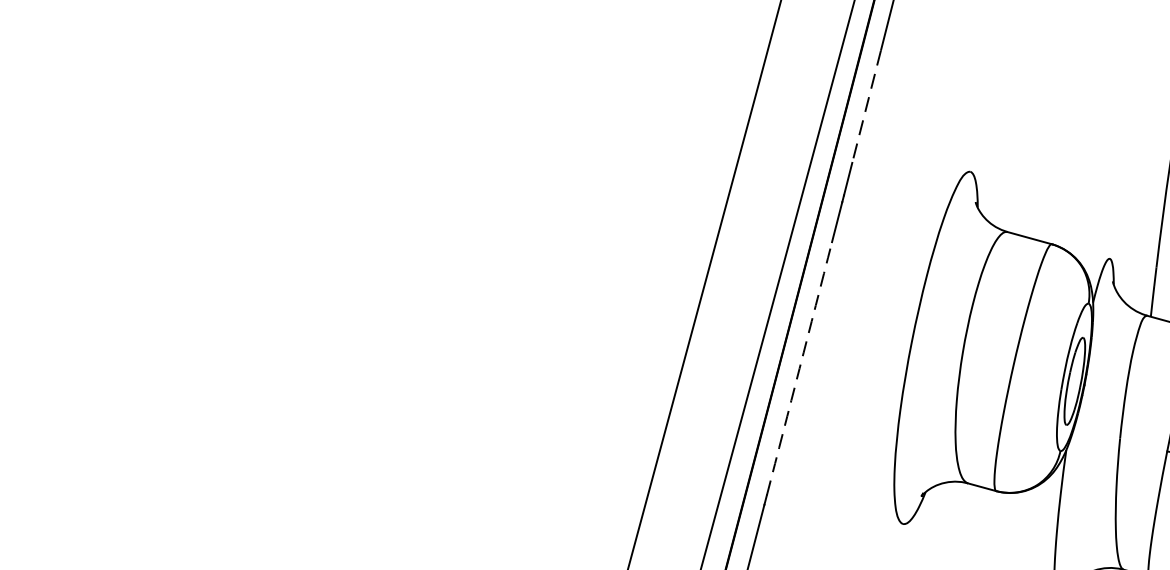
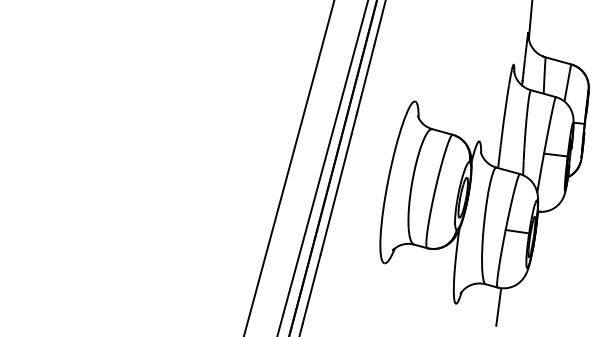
line: (866, 106) -> (367, 71), dashed -> solid
arc: (798, 367) -> (336, 191), dashed -> solid

